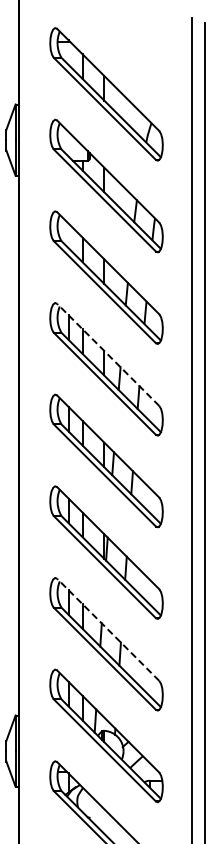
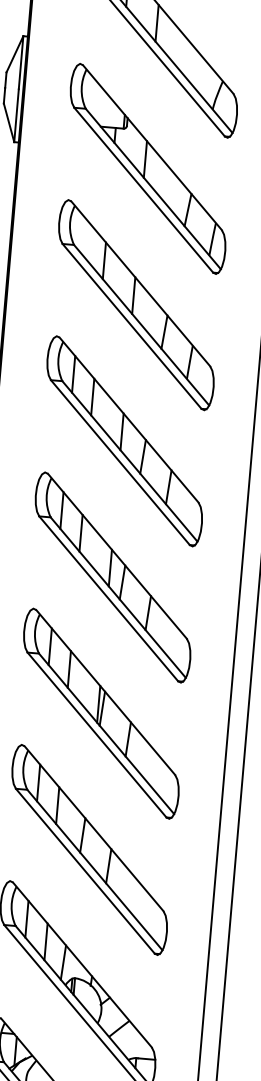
line: (107, 354) -> (128, 419), dashed -> solid
line: (107, 629) -> (93, 828), dashed -> solid

